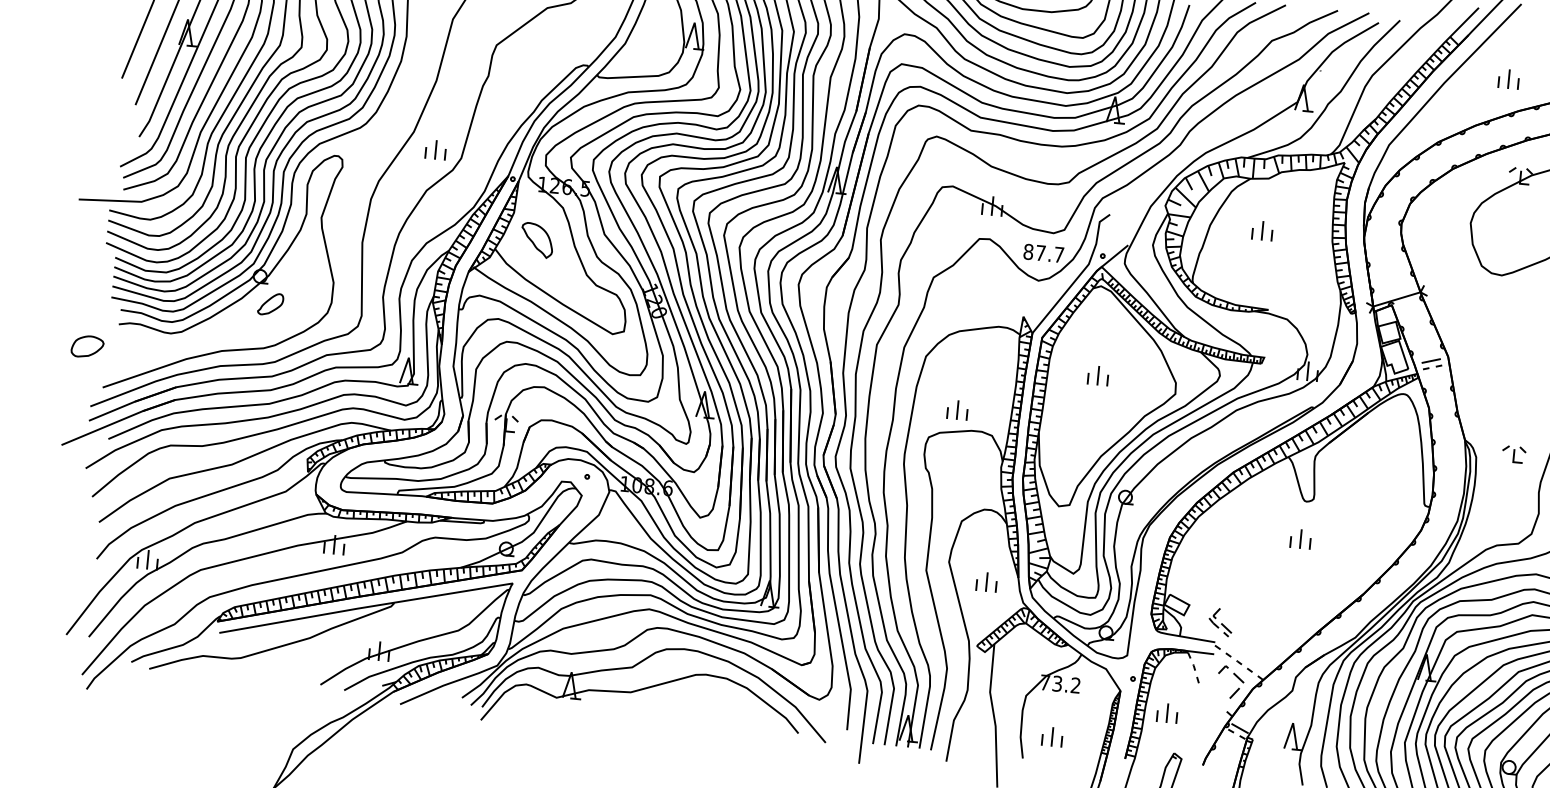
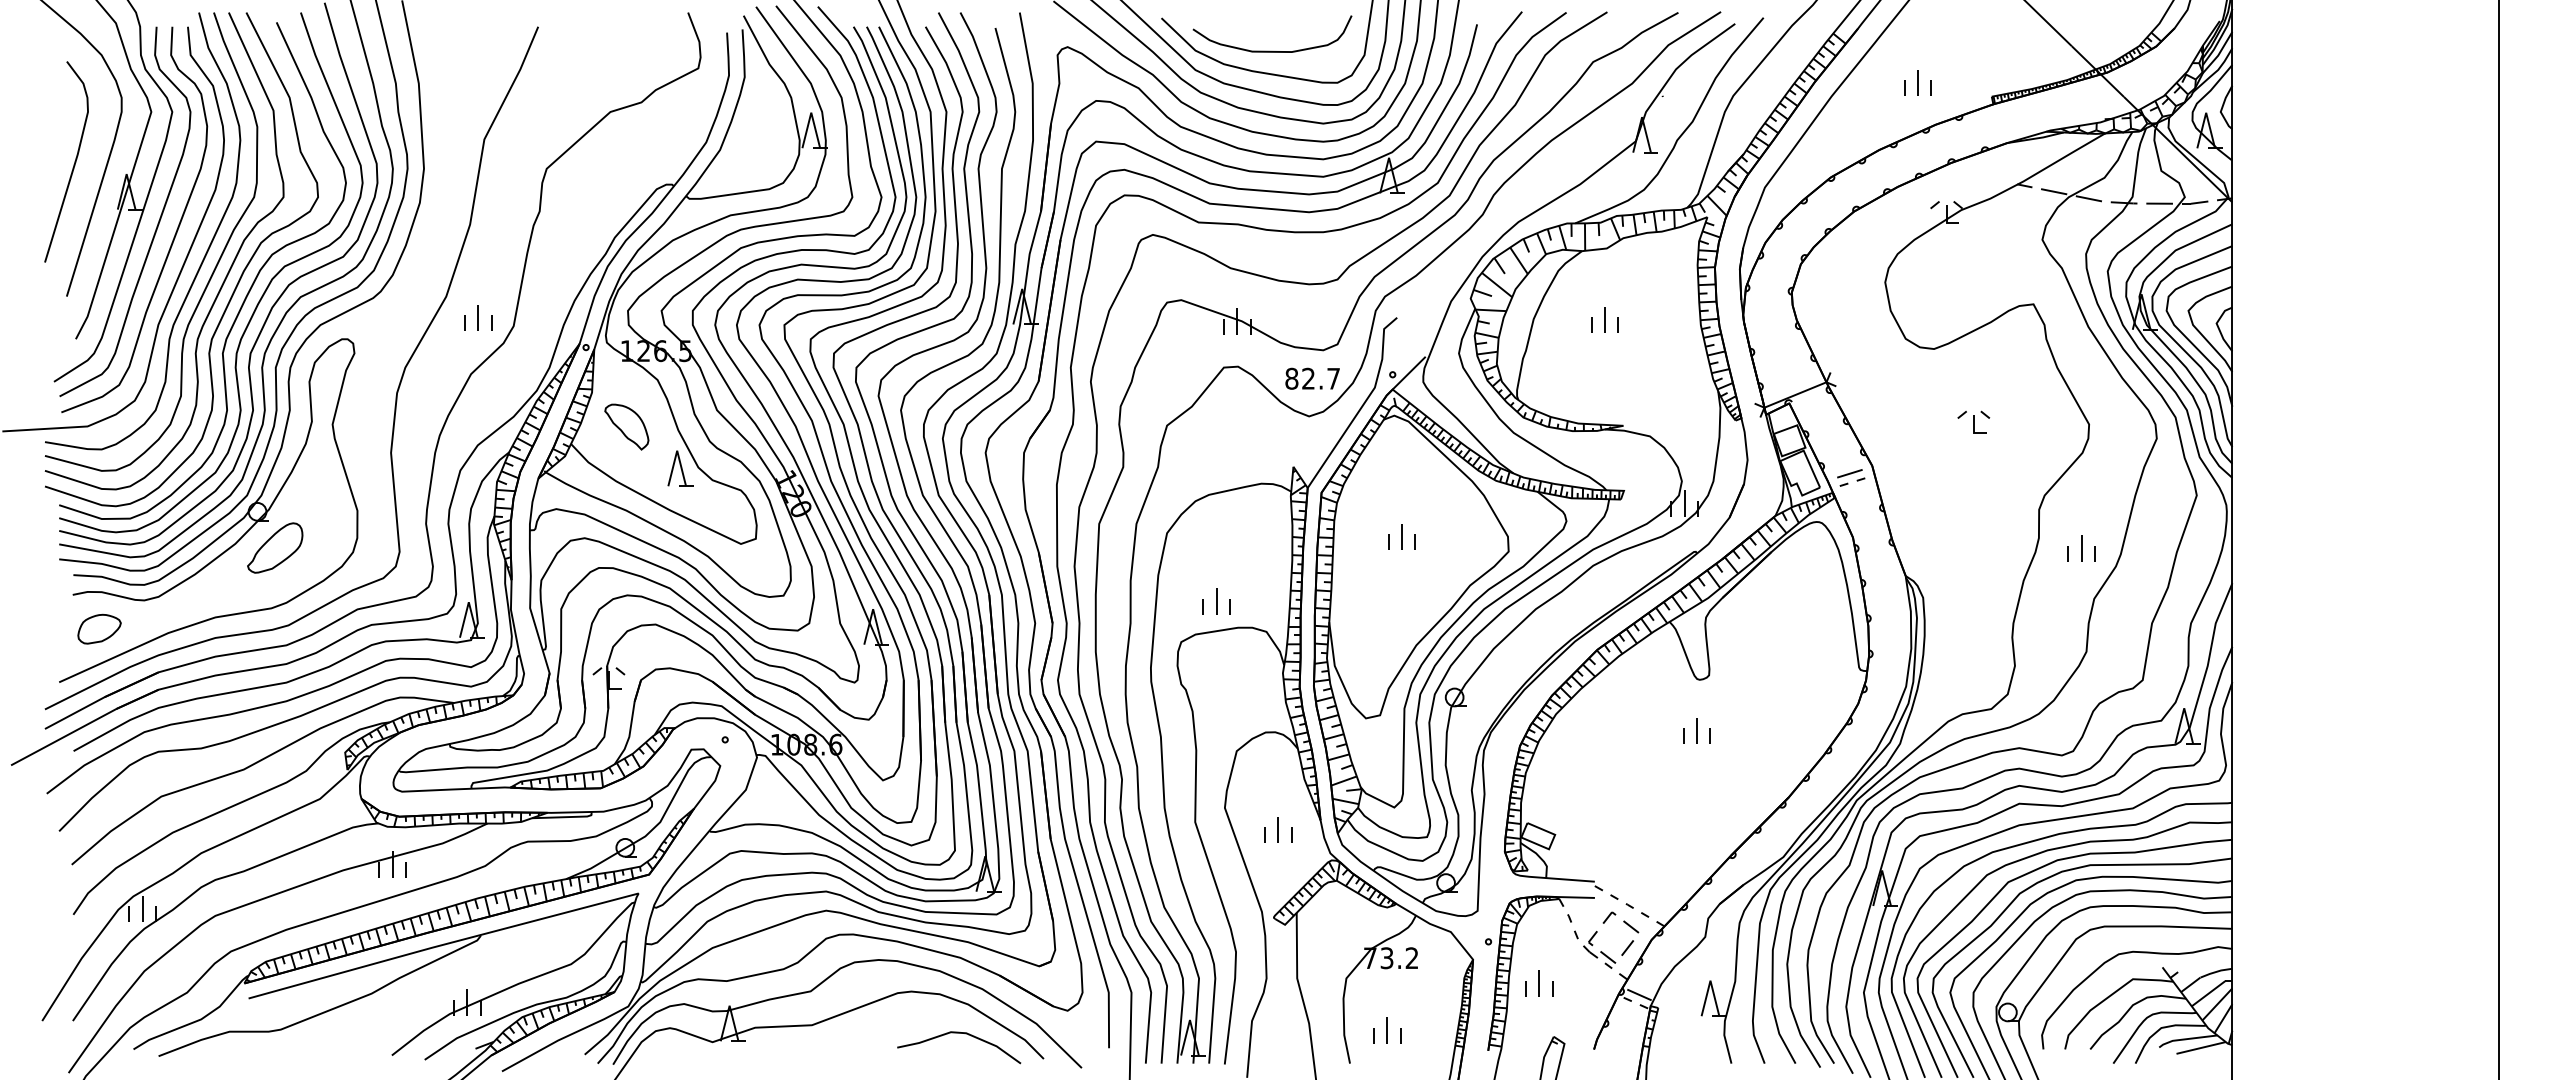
text: (1040, 252) -> (1308, 378), 87.7 -> 82.7
part: (573, 274) -> (680, 468), added
part: (270, 303) -> (275, 547), size x1.67
part: (87, 346) -> (99, 628), moved
part: (1513, 453) -> (1973, 421), moved
part: (1220, 621) -> (1599, 949), moved
curve: (738, 708) -> (959, 1033), added

